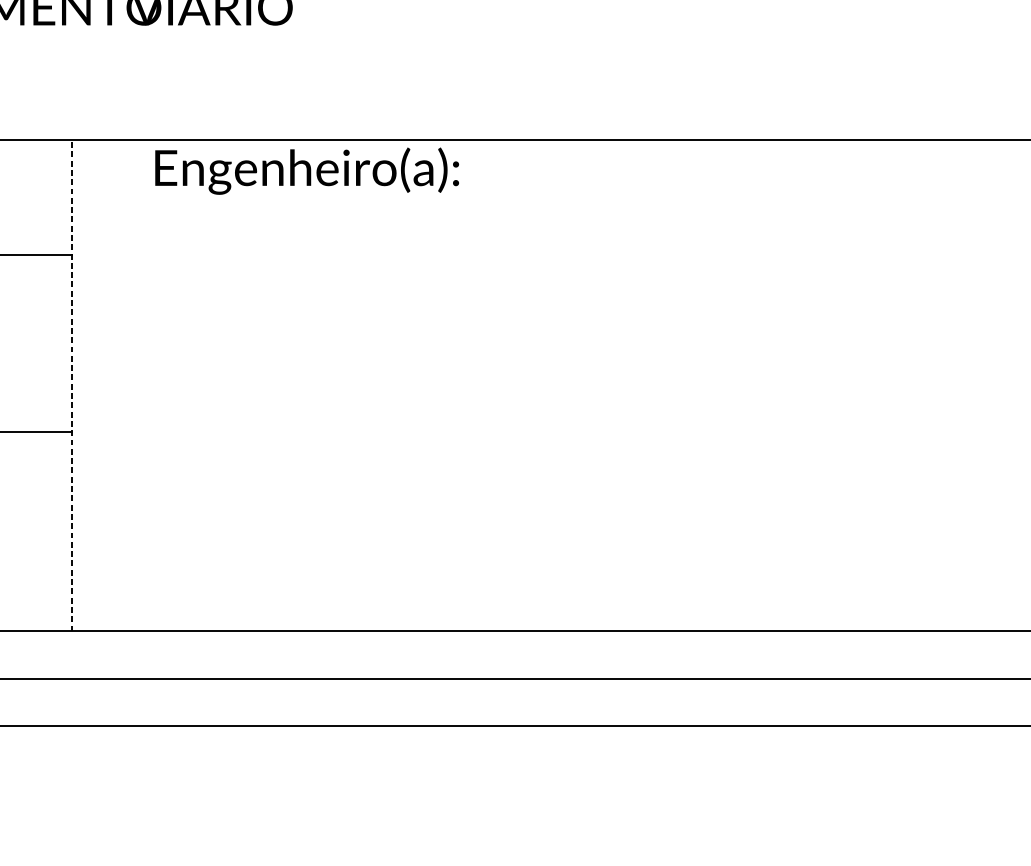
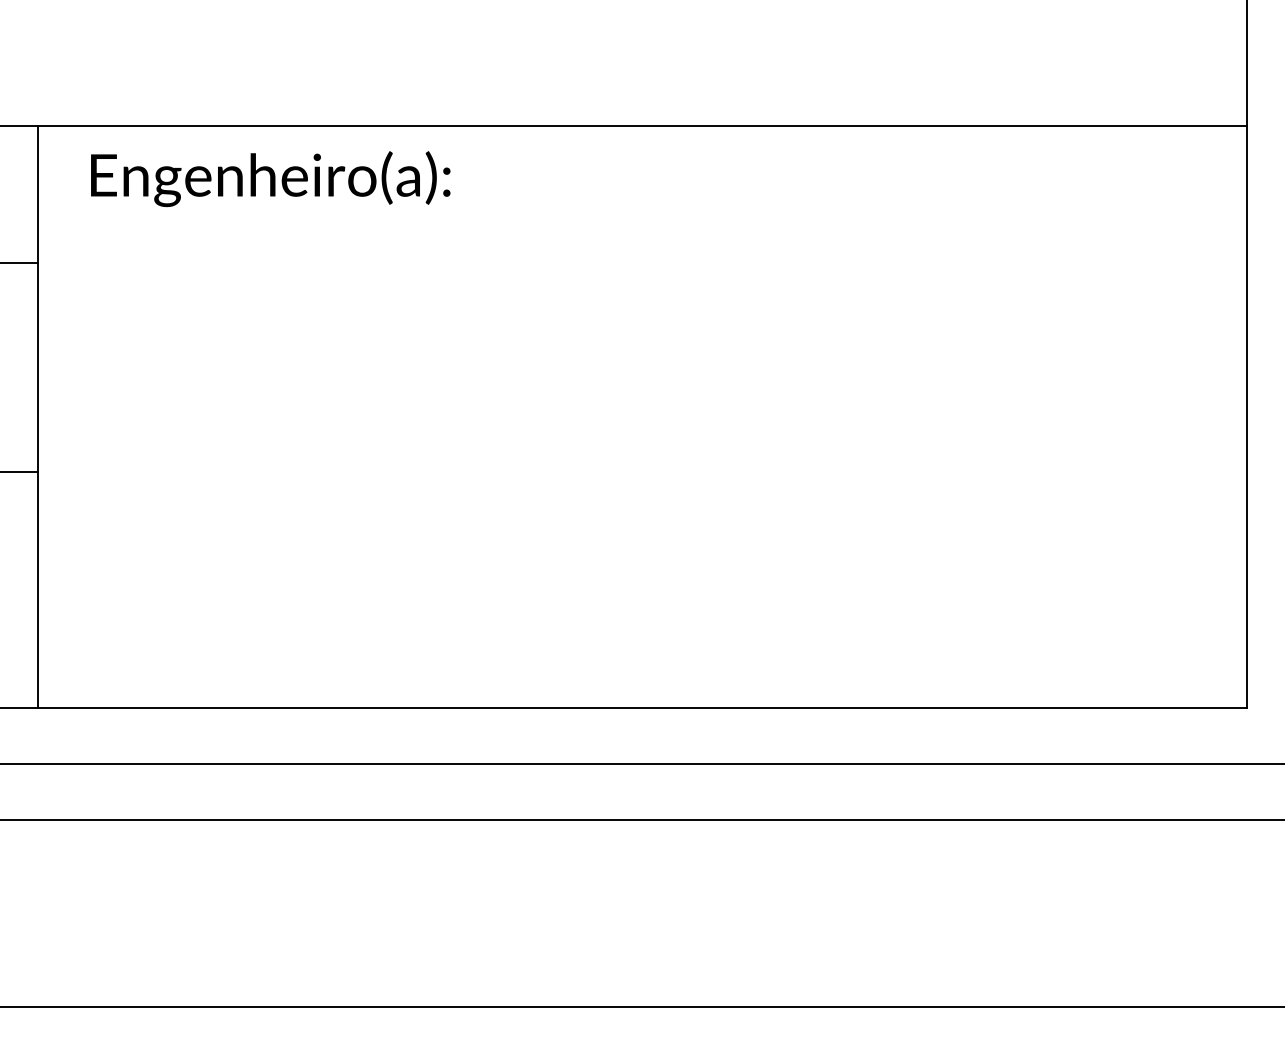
text: (306, 171) -> (270, 179), moved
line: (71, 385) -> (37, 416), dashed -> solid

